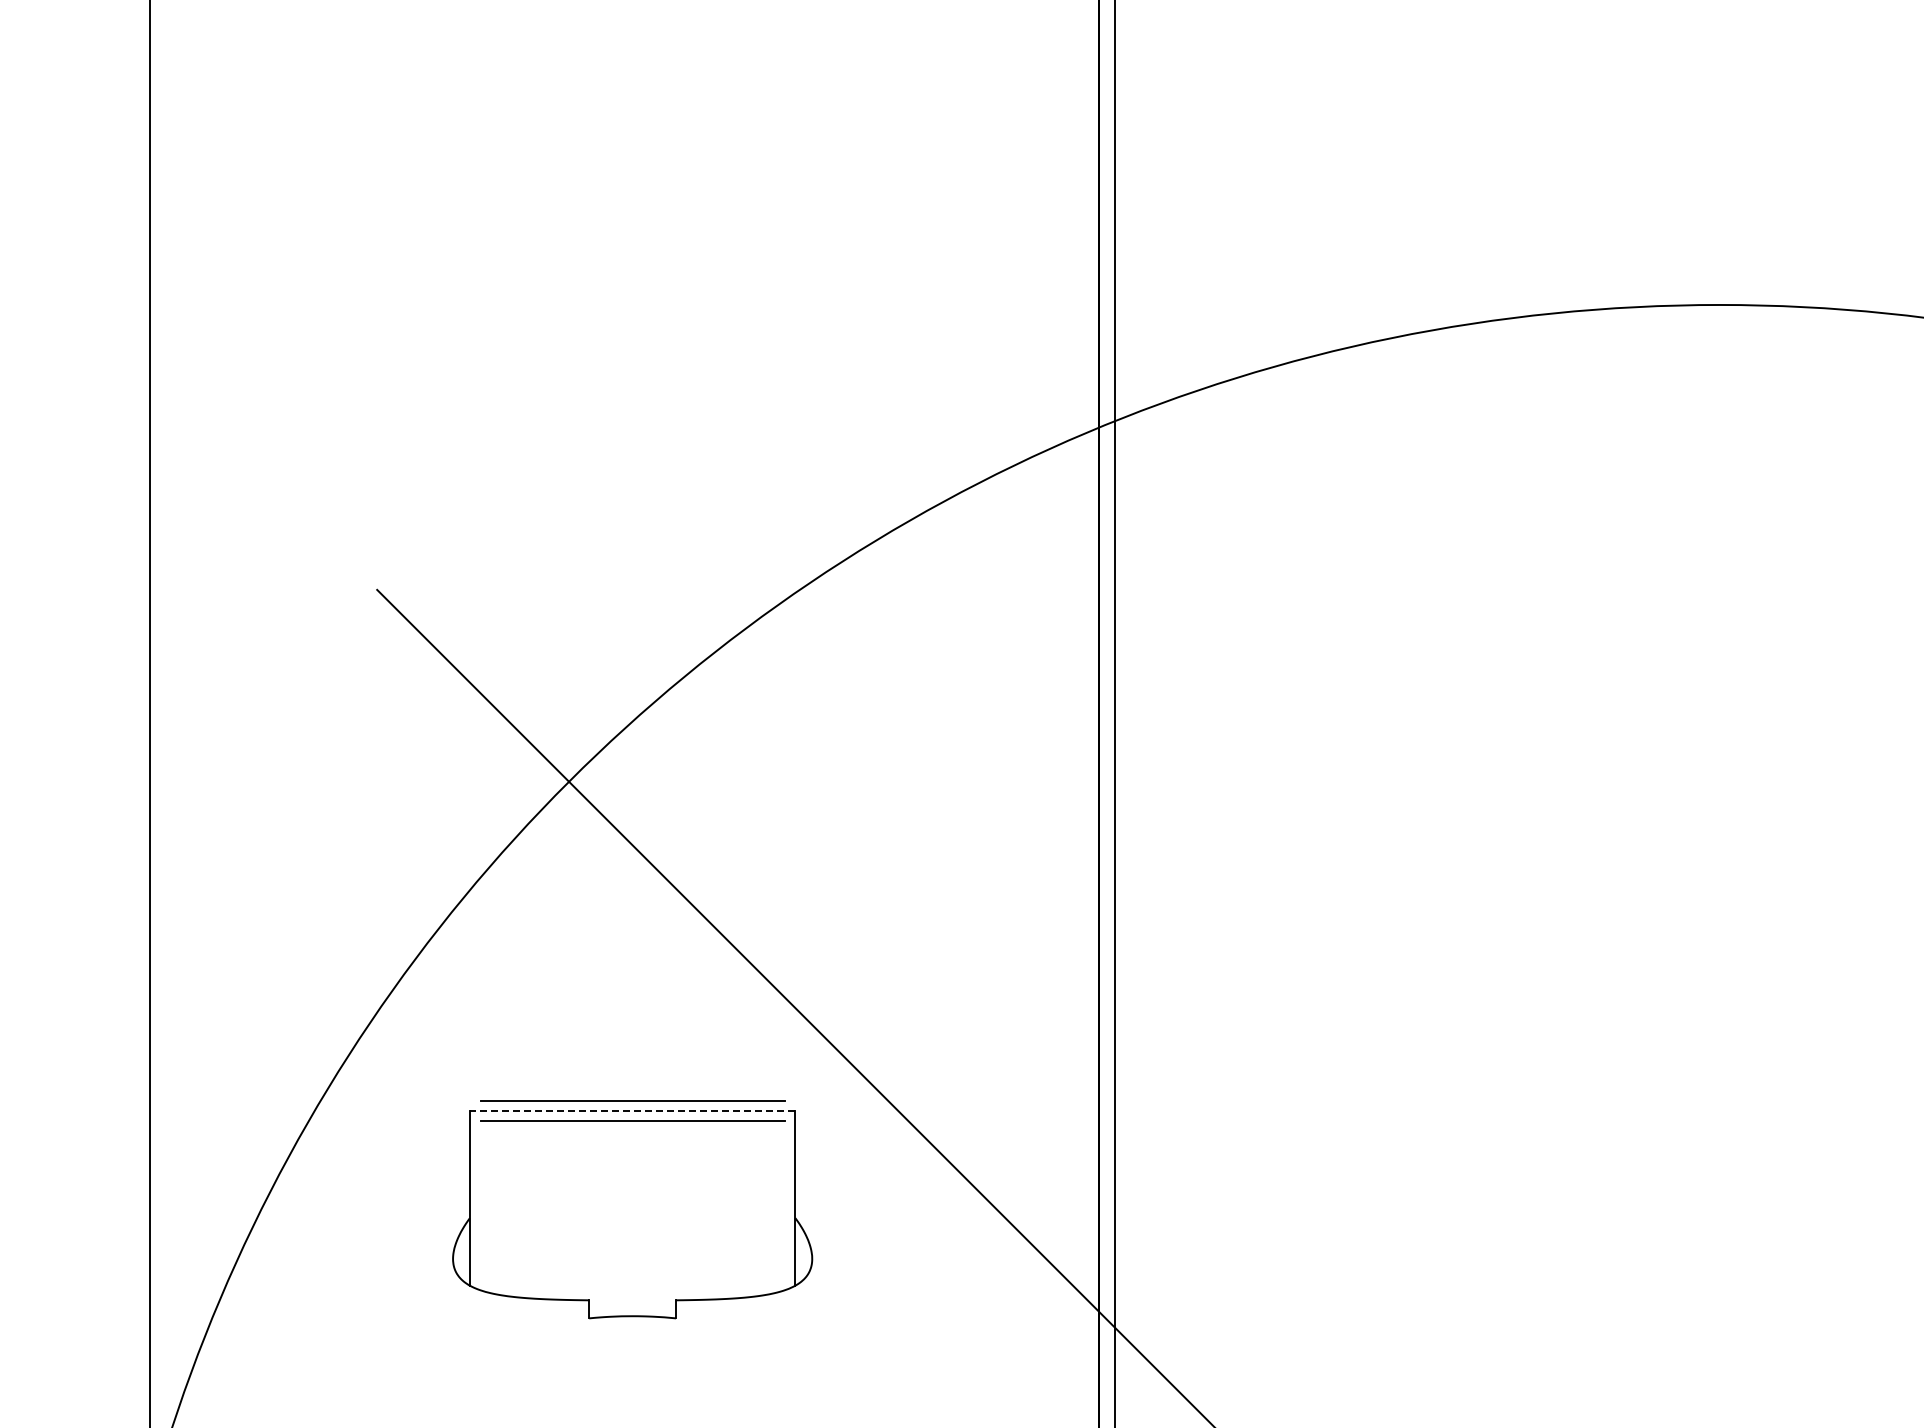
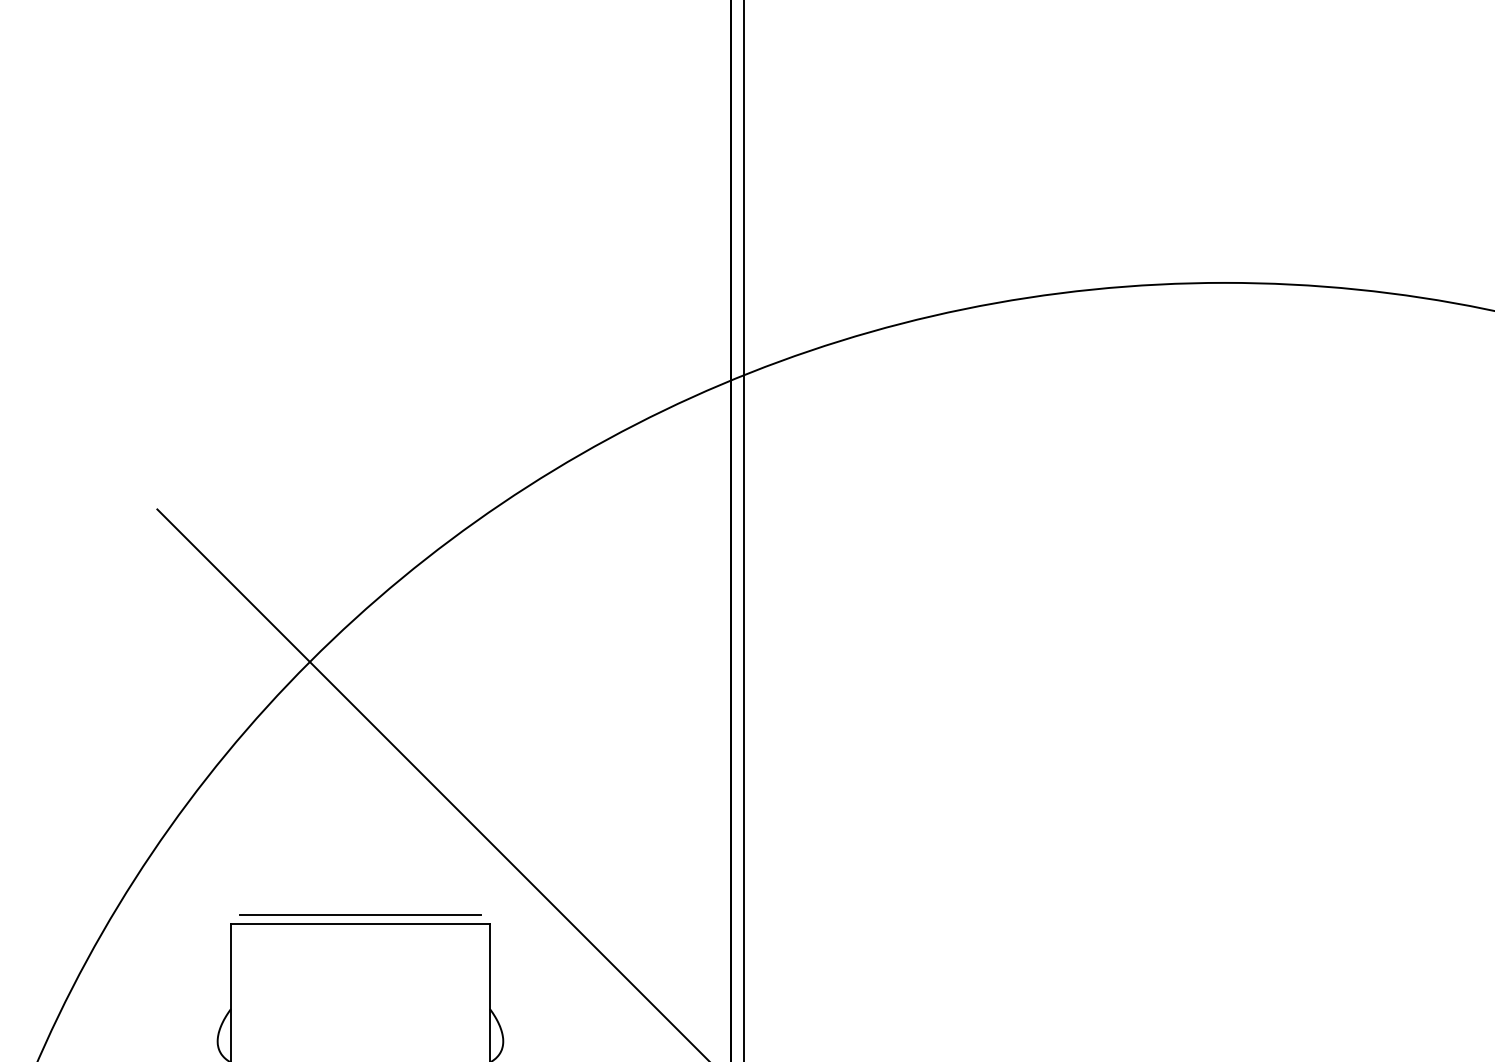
line: (632, 1111) -> (360, 924), dashed -> solid
line: (632, 1120) -> (360, 931), removed

